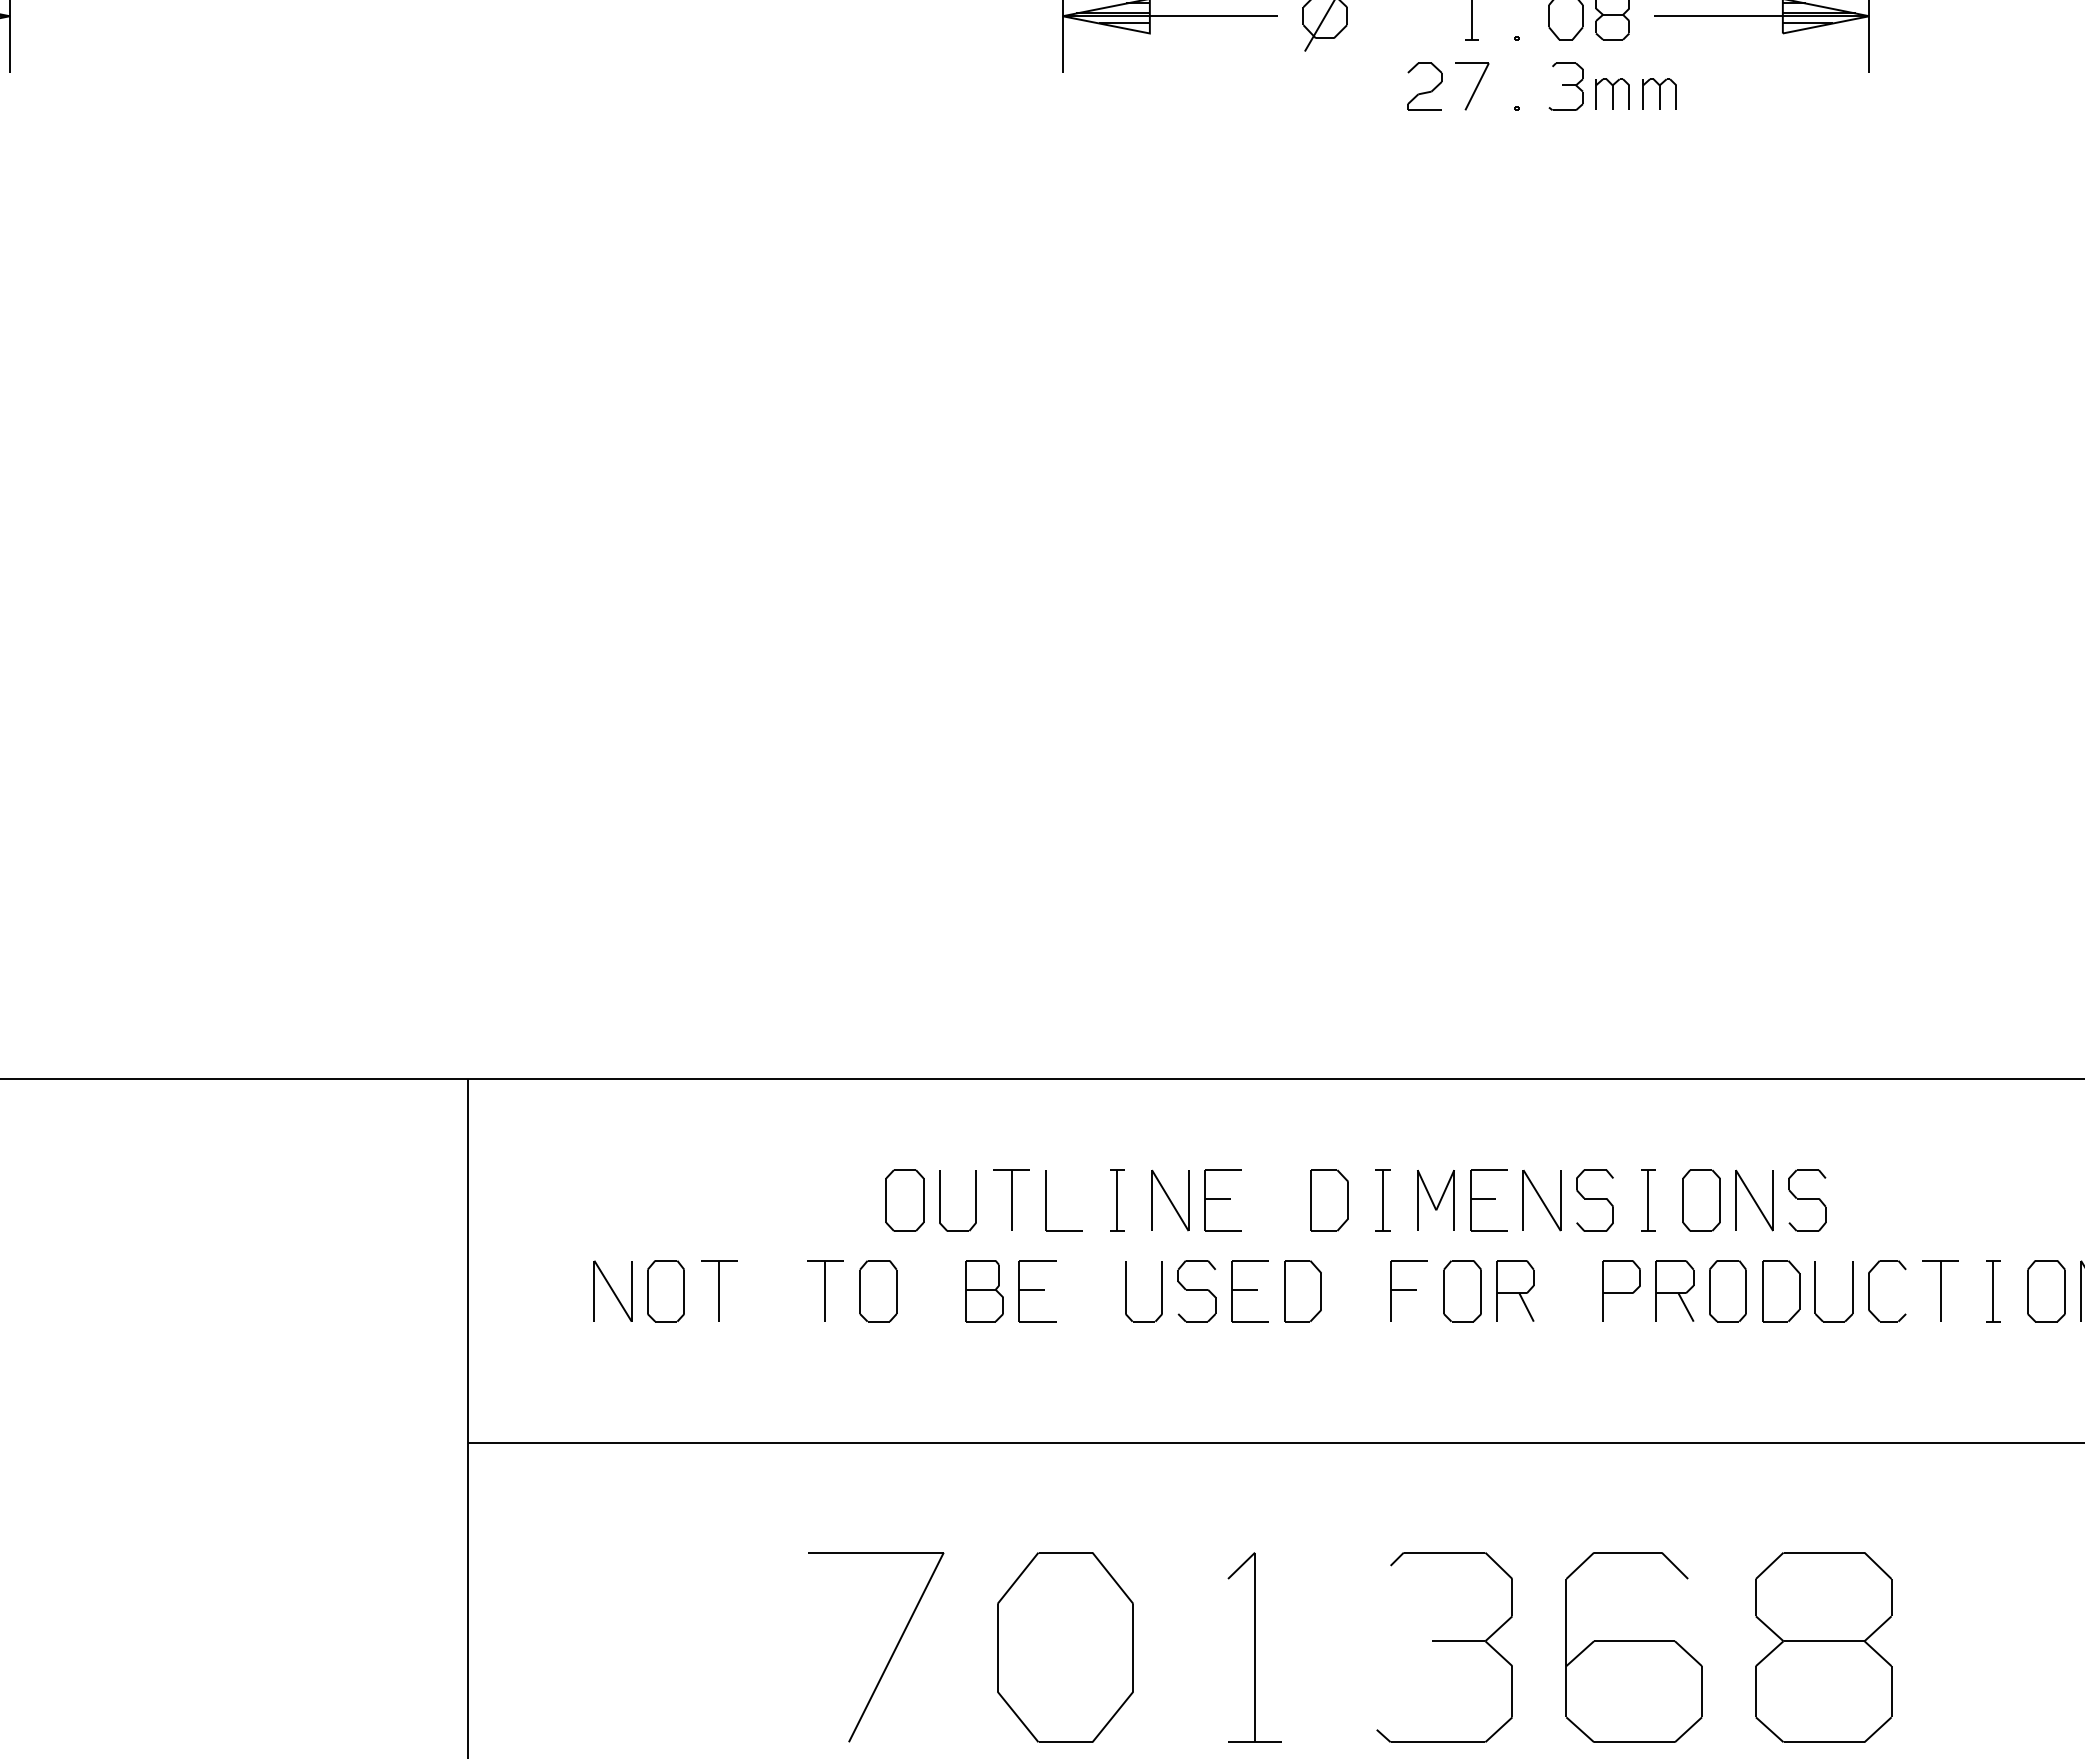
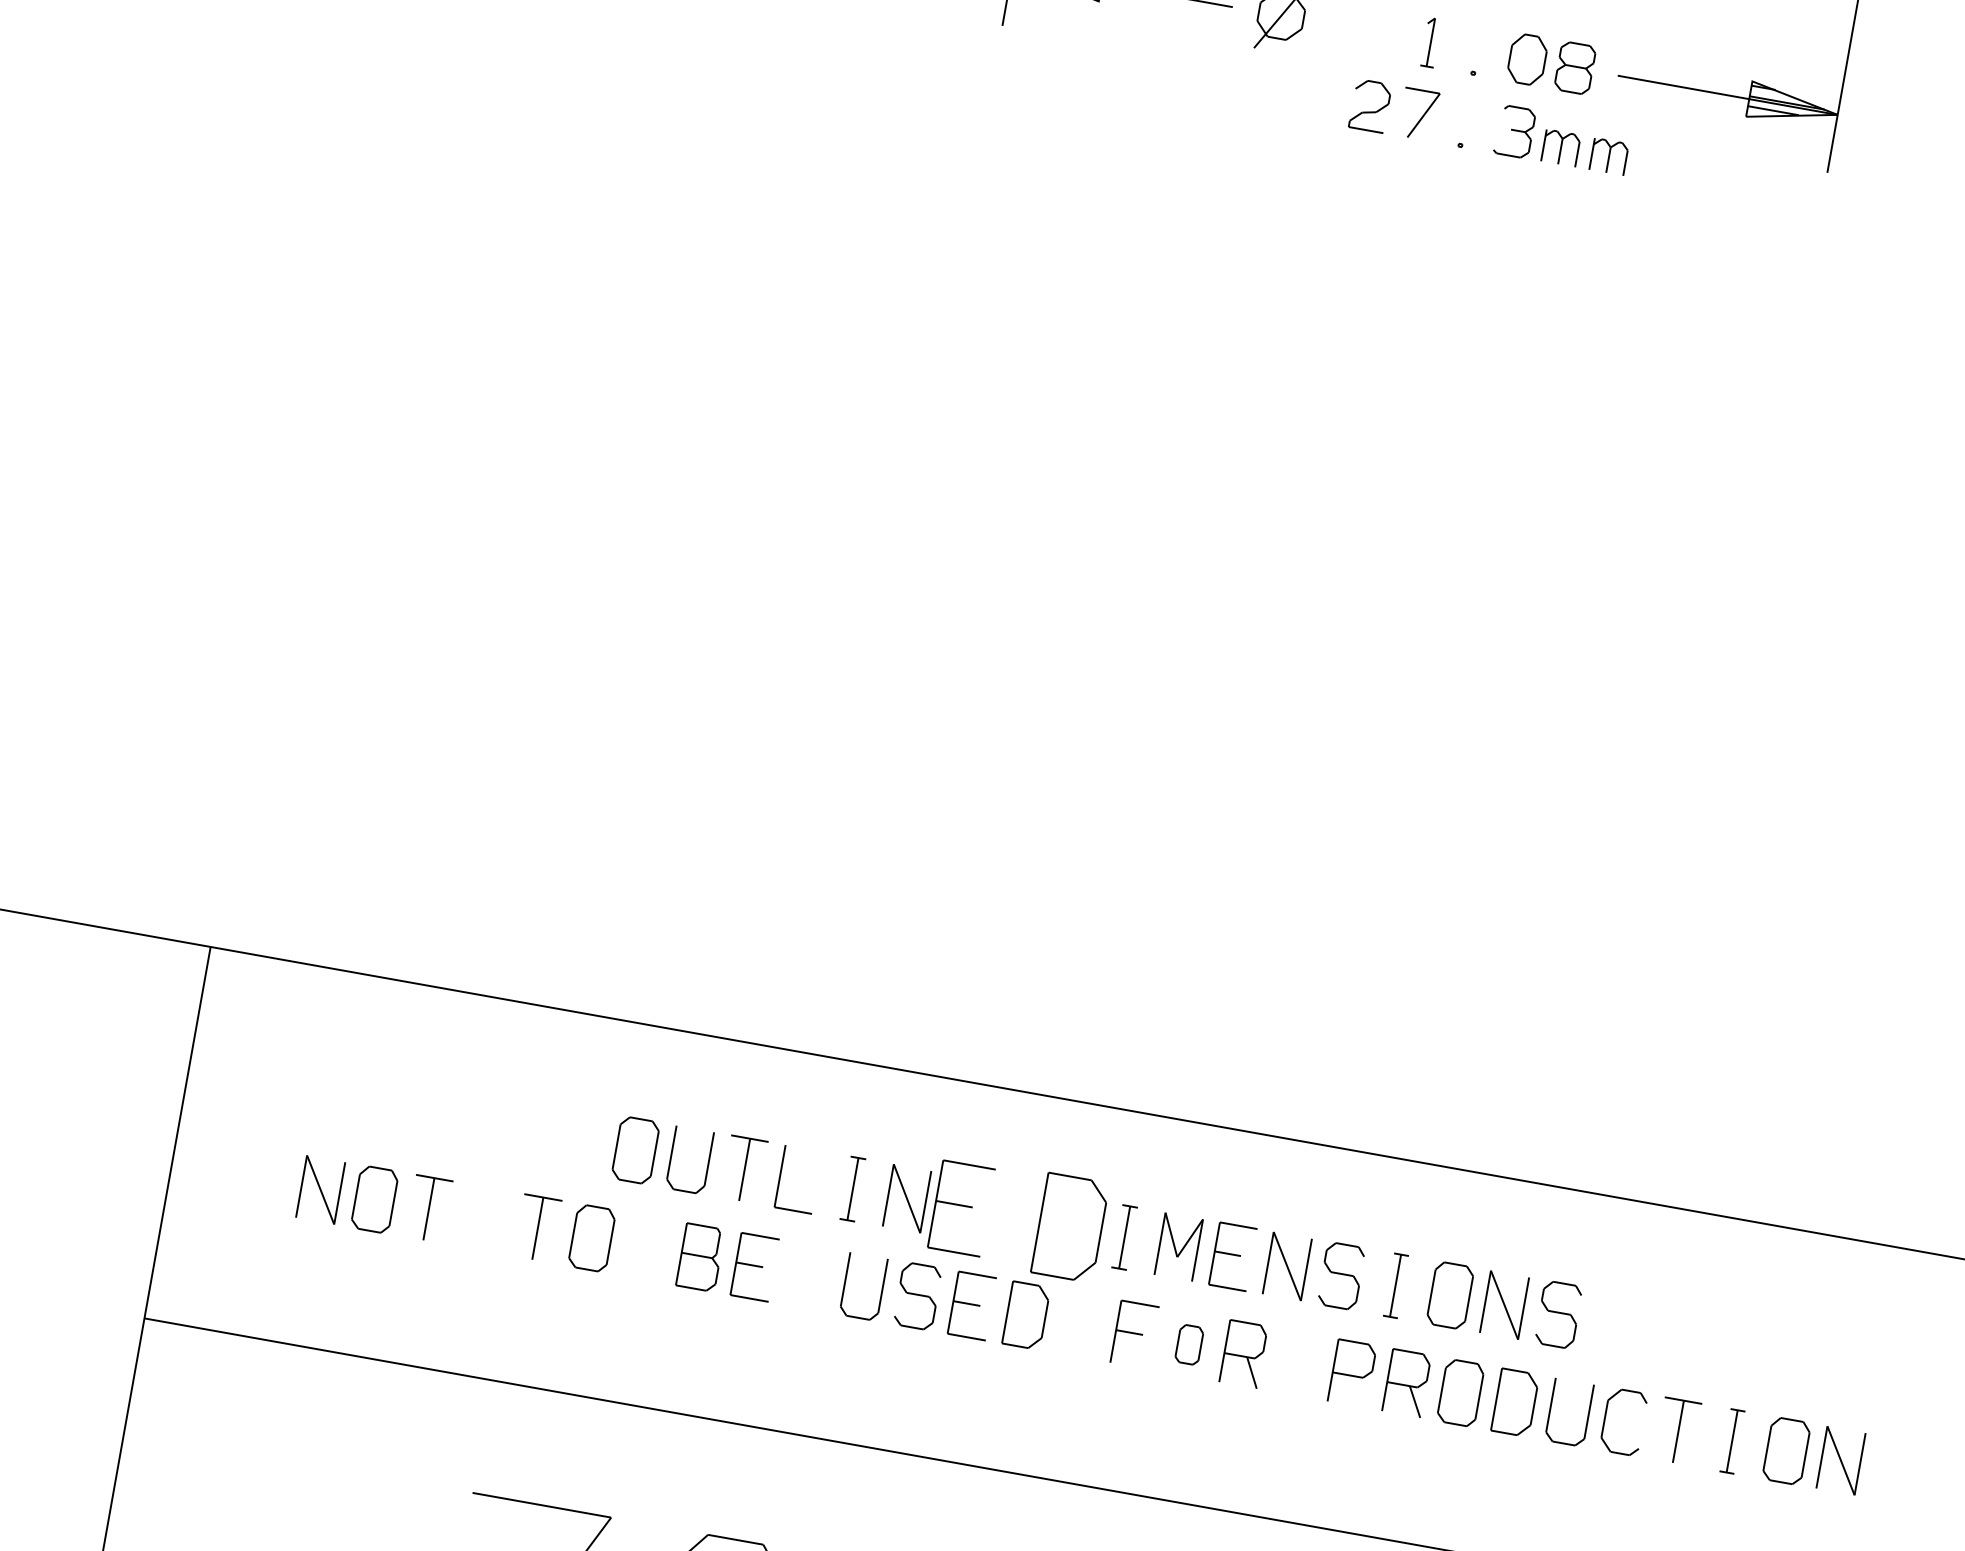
part: (1222, 1200) -> (960, 1208), size x1.4
part: (1329, 1200) -> (1069, 1227), size x1.6
part: (1462, 1291) -> (1189, 1344), size x0.6

